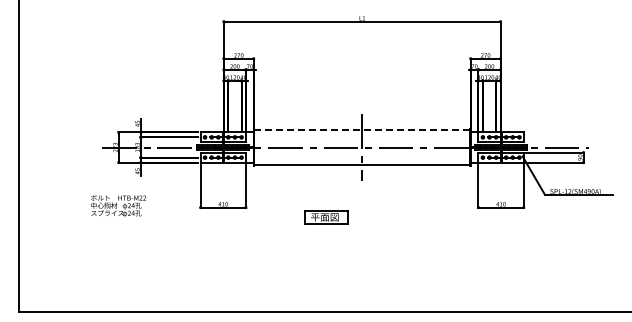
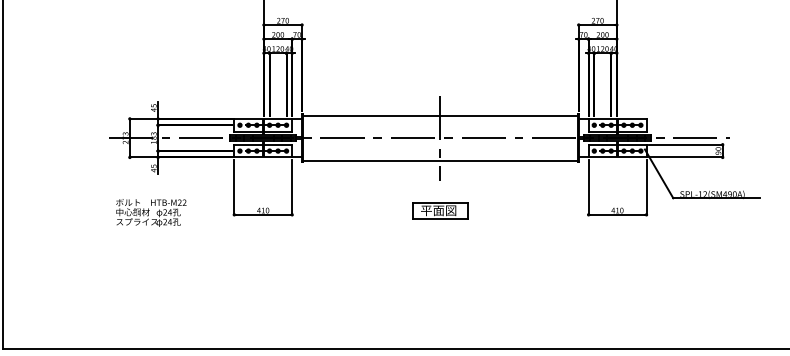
line: (362, 129) -> (440, 115), dashed -> solid
text: (118, 205) -> (151, 212), moved
part: (326, 217) -> (440, 210), moved

